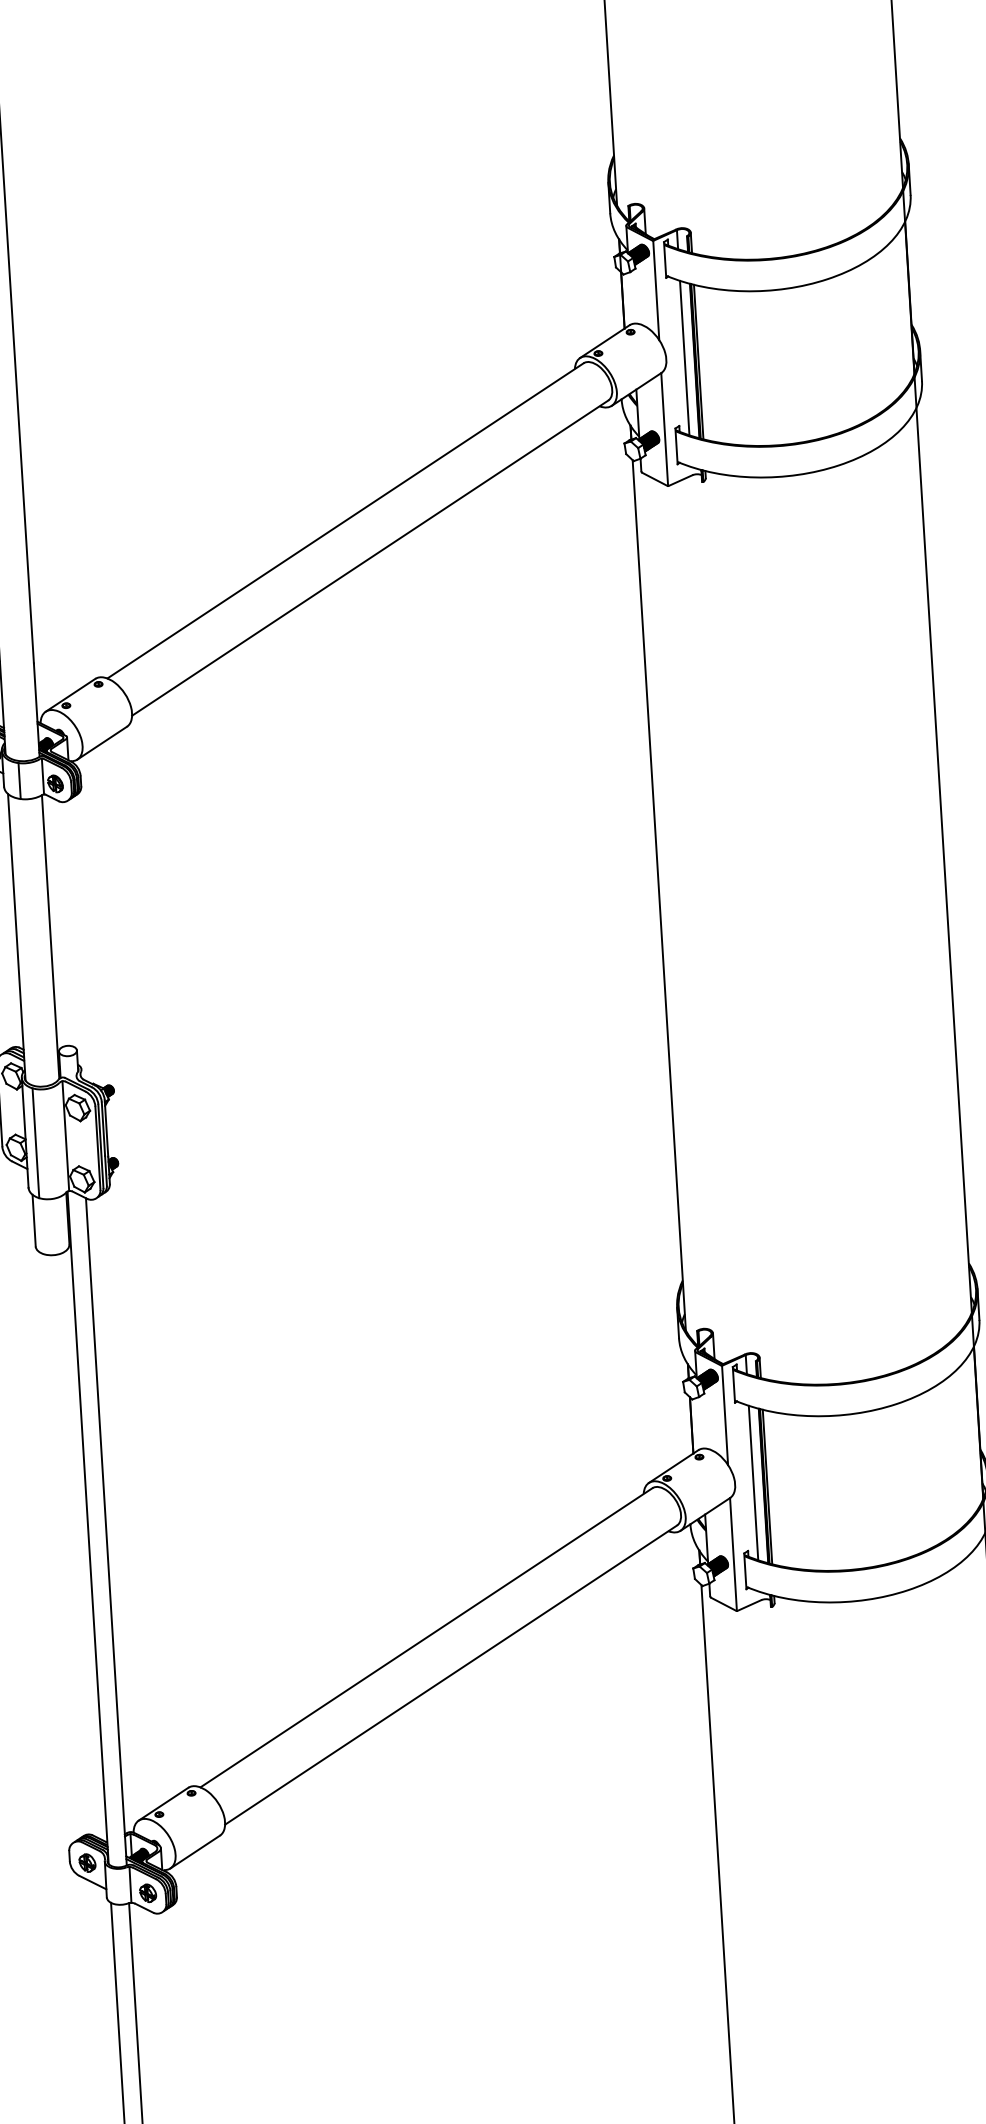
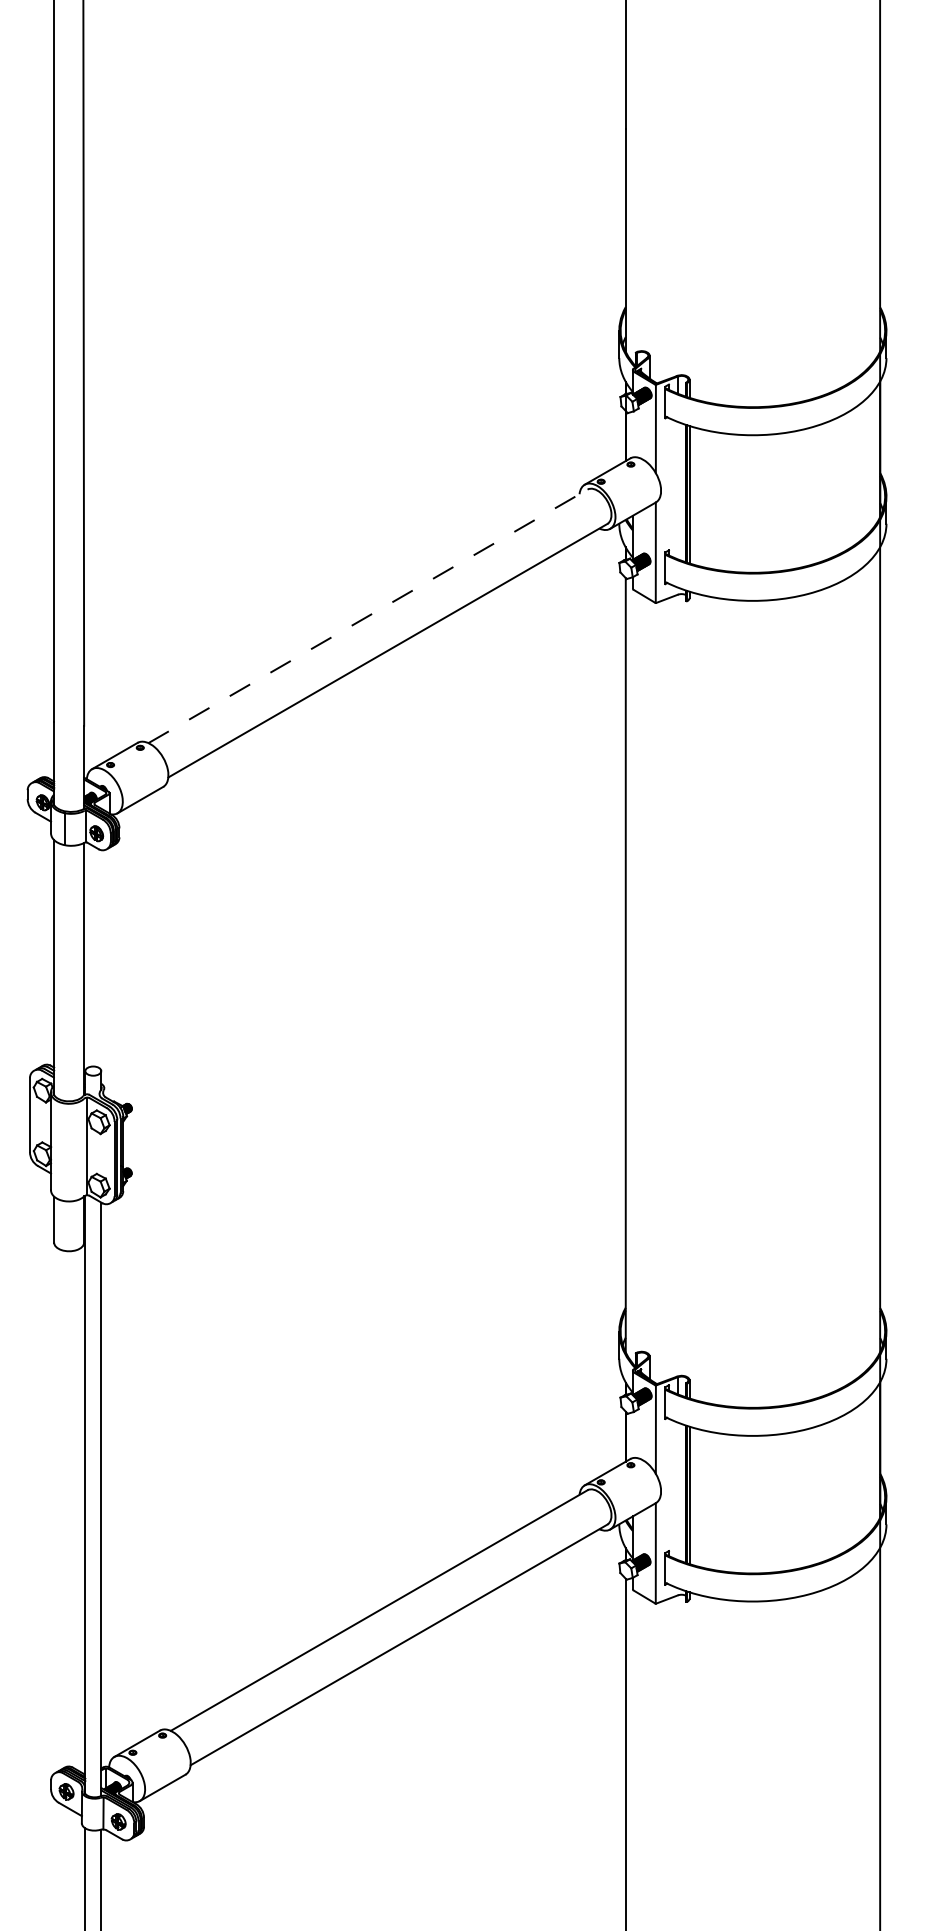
line: (684, 358) -> (677, 490), removed
line: (346, 521) -> (368, 616), solid -> dashed
line: (35, 1142) -> (59, 1150), removed
line: (753, 1482) -> (677, 1490), removed

